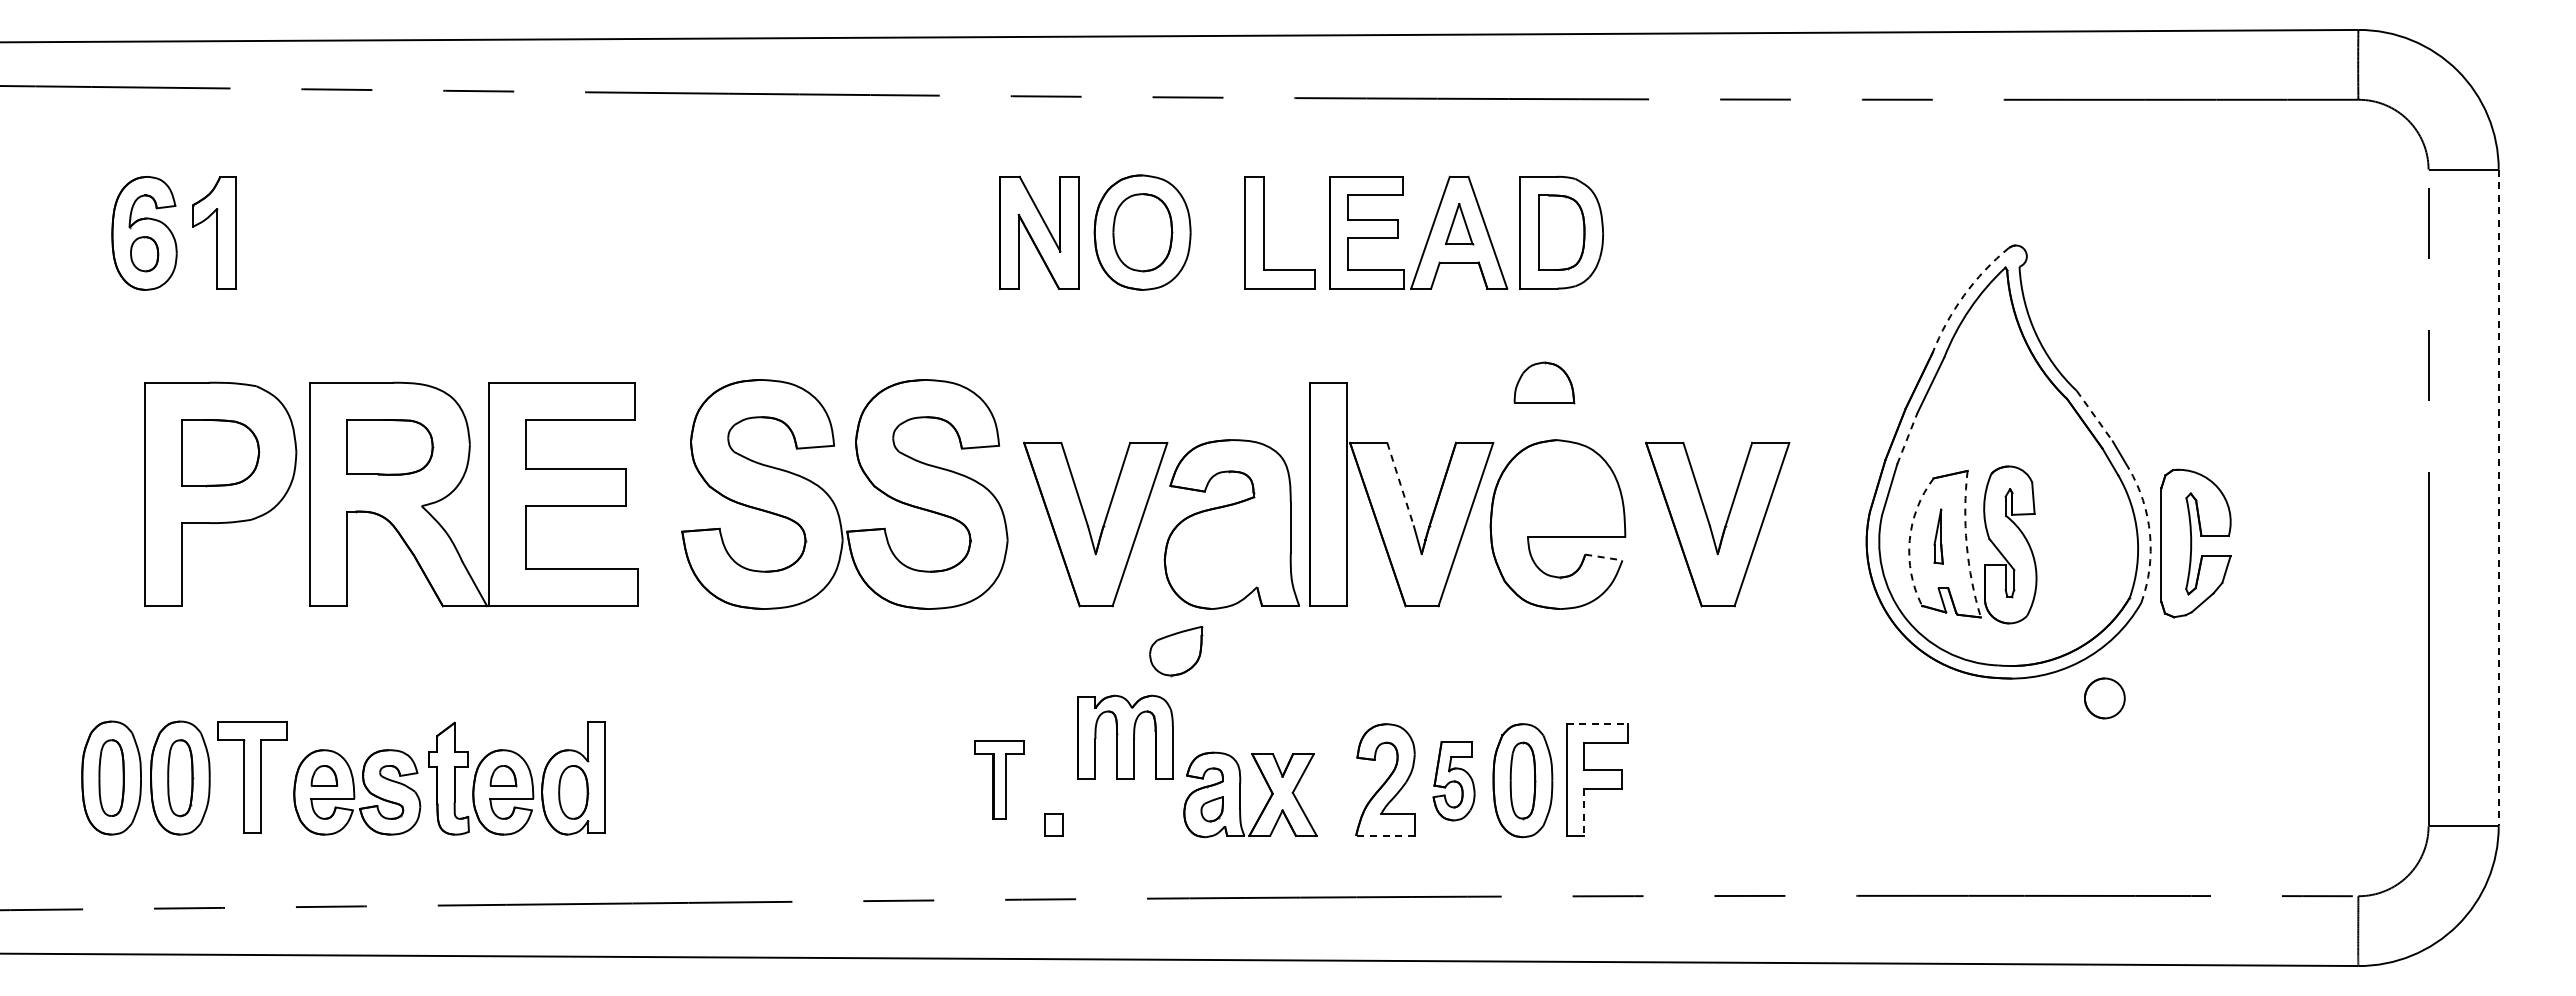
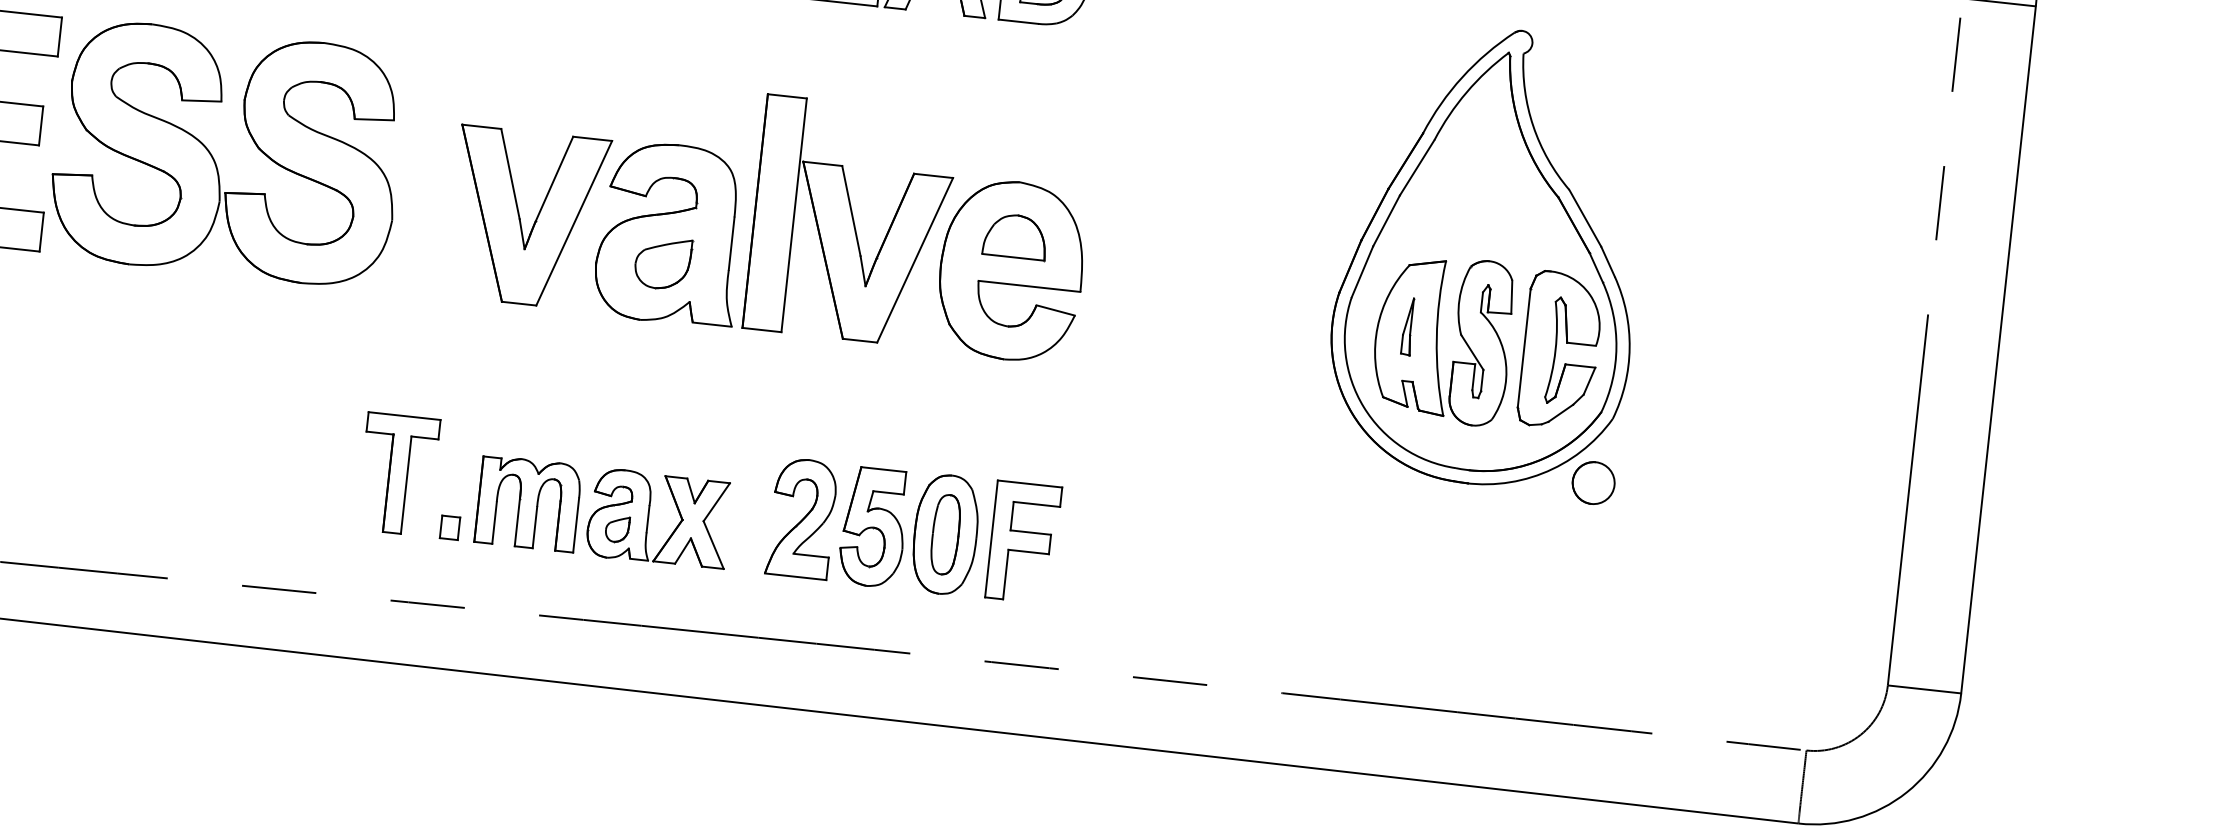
arc: (1964, 295) -> (1462, 77), dashed -> solid
part: (1544, 382) -> (1015, 236), moved
line: (2095, 416) -> (1586, 218), dashed -> solid
line: (1907, 438) -> (1386, 220), dashed -> solid
line: (1400, 484) -> (851, 210), dashed -> solid
line: (2498, 498) -> (1998, 350), dashed -> solid
part: (833, 500) -> (214, 158), moved
part: (1711, 526) -> (1171, 290), removed
arc: (2150, 534) -> (1630, 348), dashed -> solid
arc: (1909, 540) -> (1377, 327), dashed -> solid
part: (2195, 543) -> (1560, 350), moved
arc: (1966, 544) -> (1436, 338), dashed -> solid
line: (1603, 557) -> (1055, 310), dashed -> solid
part: (1176, 651) -> (663, 263), moved
part: (2104, 698) -> (1593, 483), moved
line: (1597, 724) -> (1030, 484), dashed -> solid
part: (1125, 736) -> (528, 502), moved
part: (999, 779) -> (398, 473), size x1.43
part: (1453, 781) -> (872, 527), size x1.43
line: (1583, 812) -> (1005, 574), dashed -> solid
line: (1384, 835) -> (794, 576), dashed -> solid

